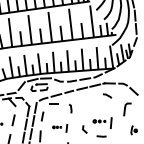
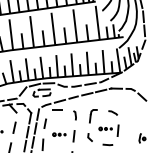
line: (106, 95) -> (112, 112), moved
part: (127, 109) -> (93, 116), moved
part: (59, 128) -> (63, 136), size x1.43

